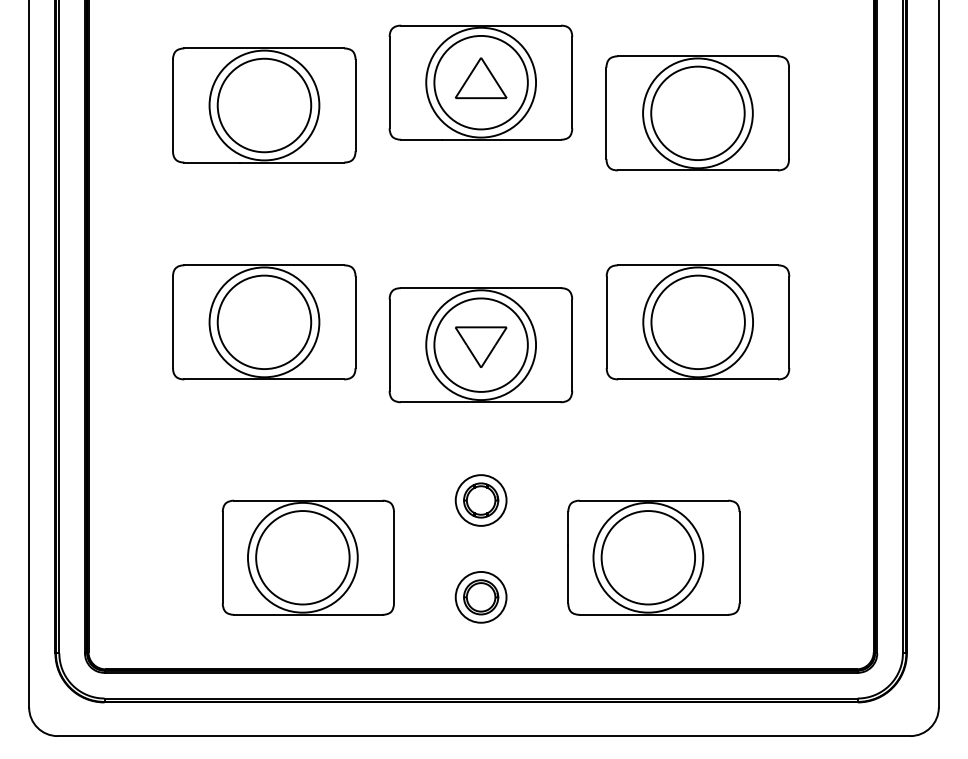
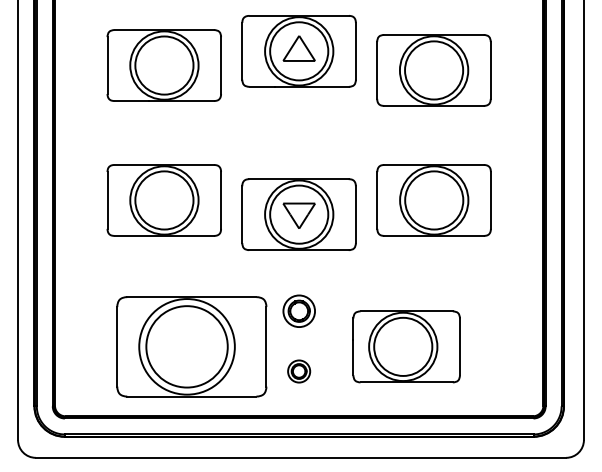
part: (307, 557) -> (191, 346), size x1.4
part: (479, 597) -> (298, 371), size x0.7

